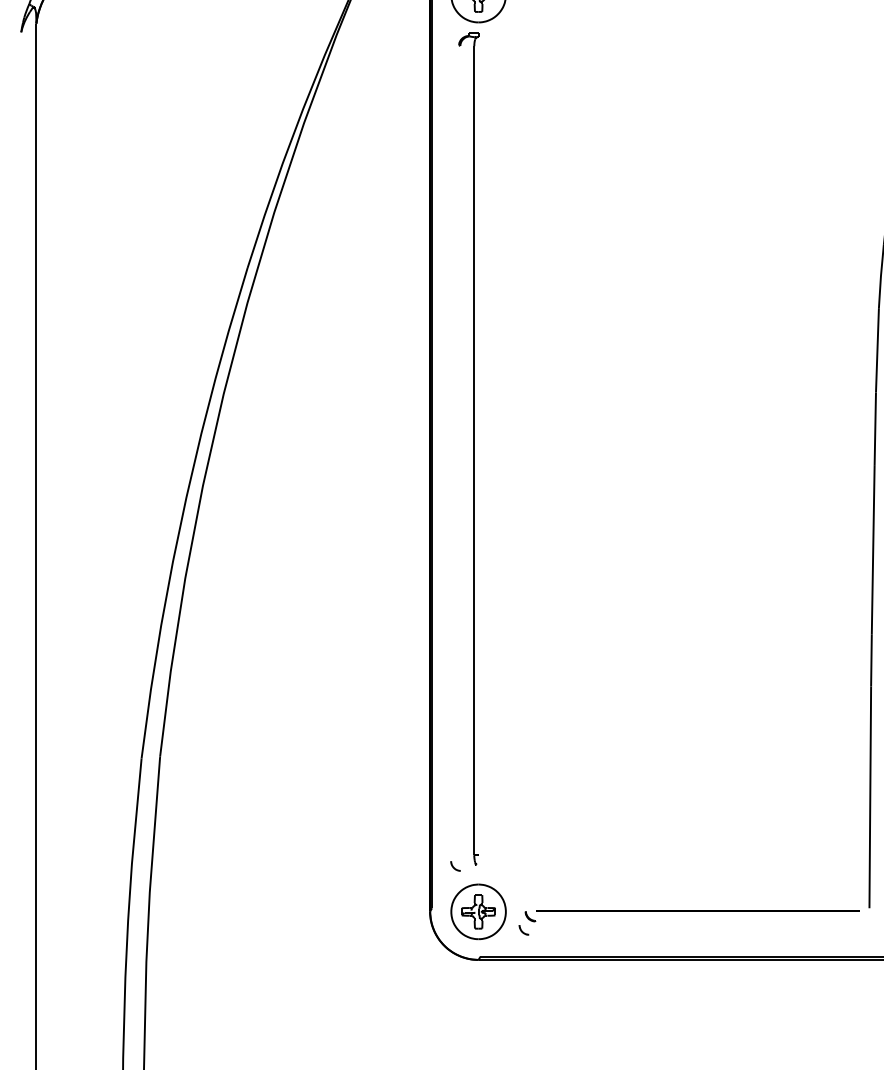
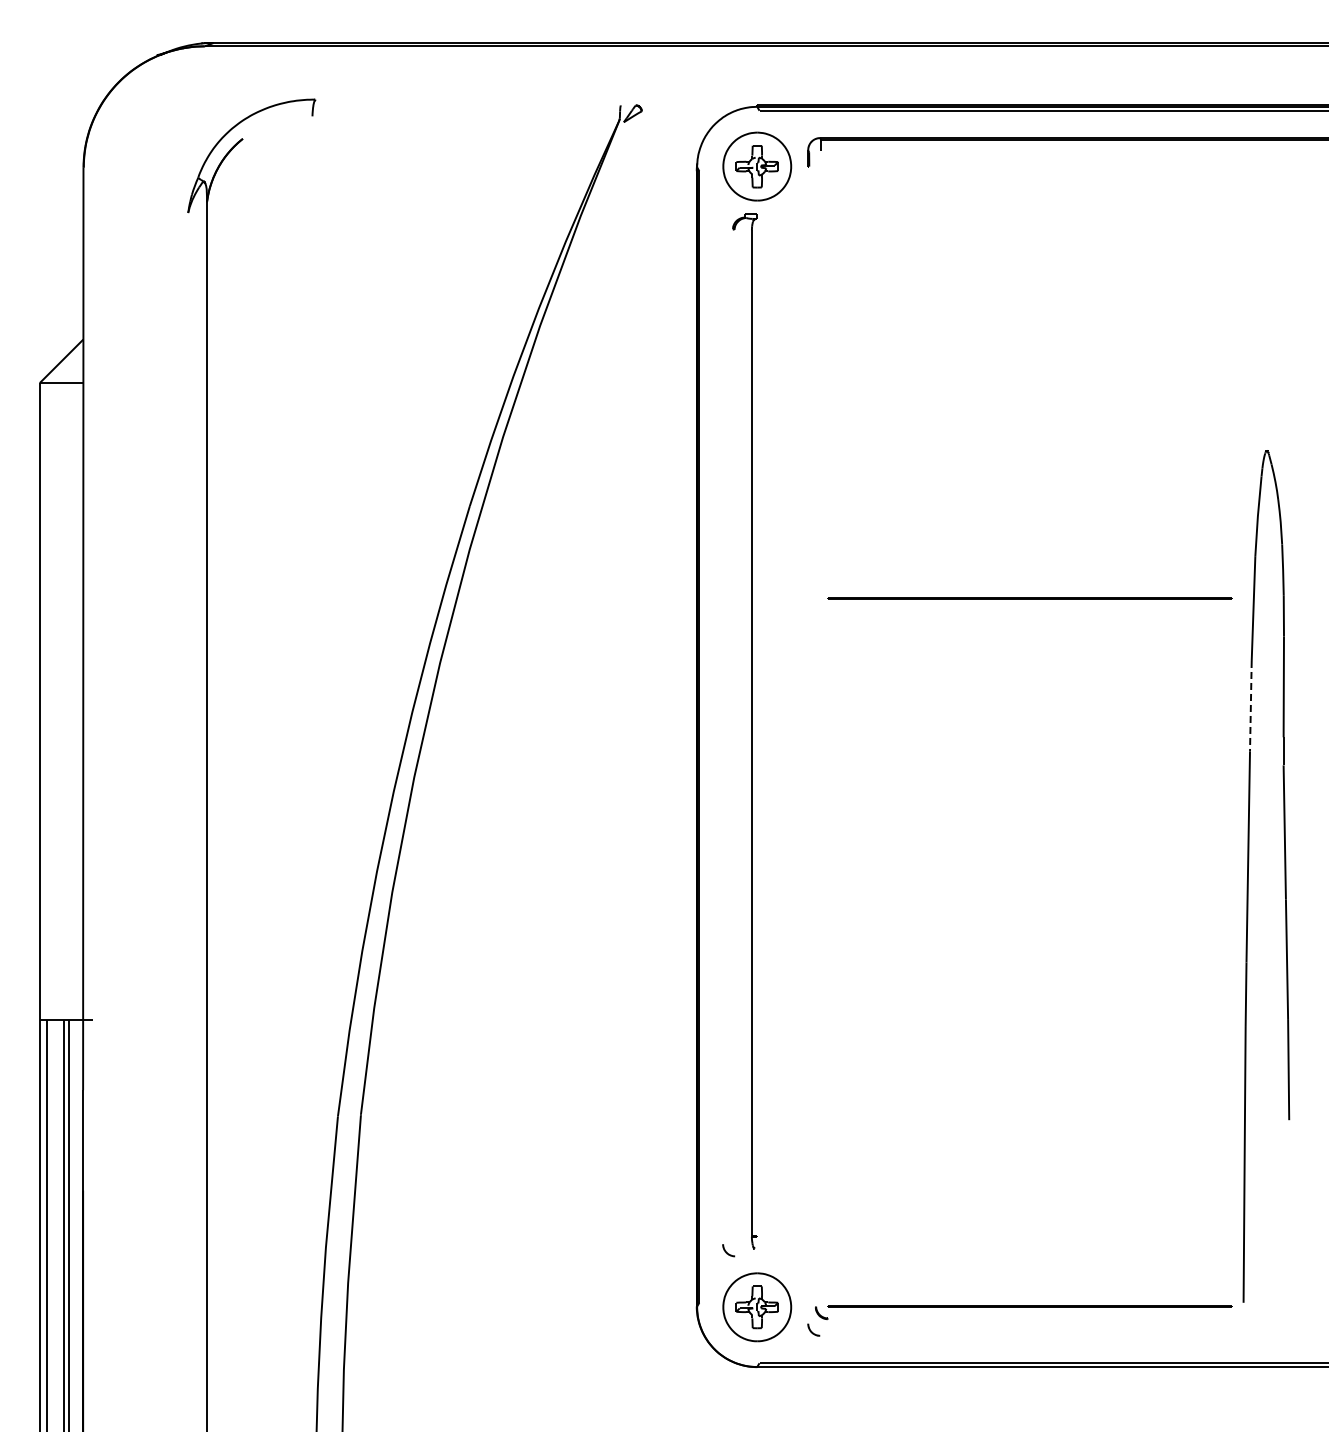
line: (697, 342) -> (1029, 598), added
line: (875, 429) -> (1250, 706), solid -> dashed

